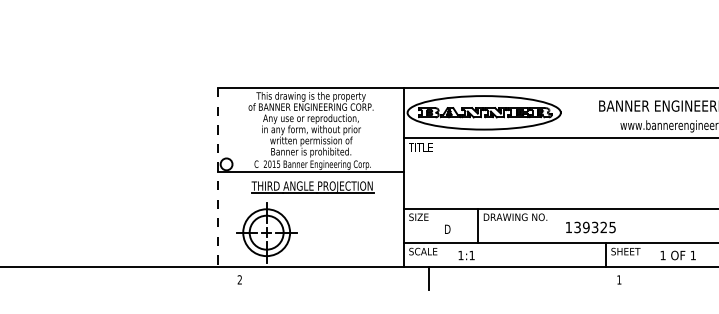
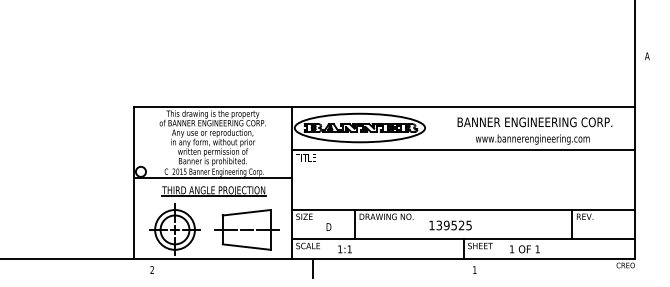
line: (217, 176) -> (133, 182), dashed -> solid
text: (594, 226) -> (453, 224), 139325 -> 139525
part: (350, 232) -> (246, 229), added

